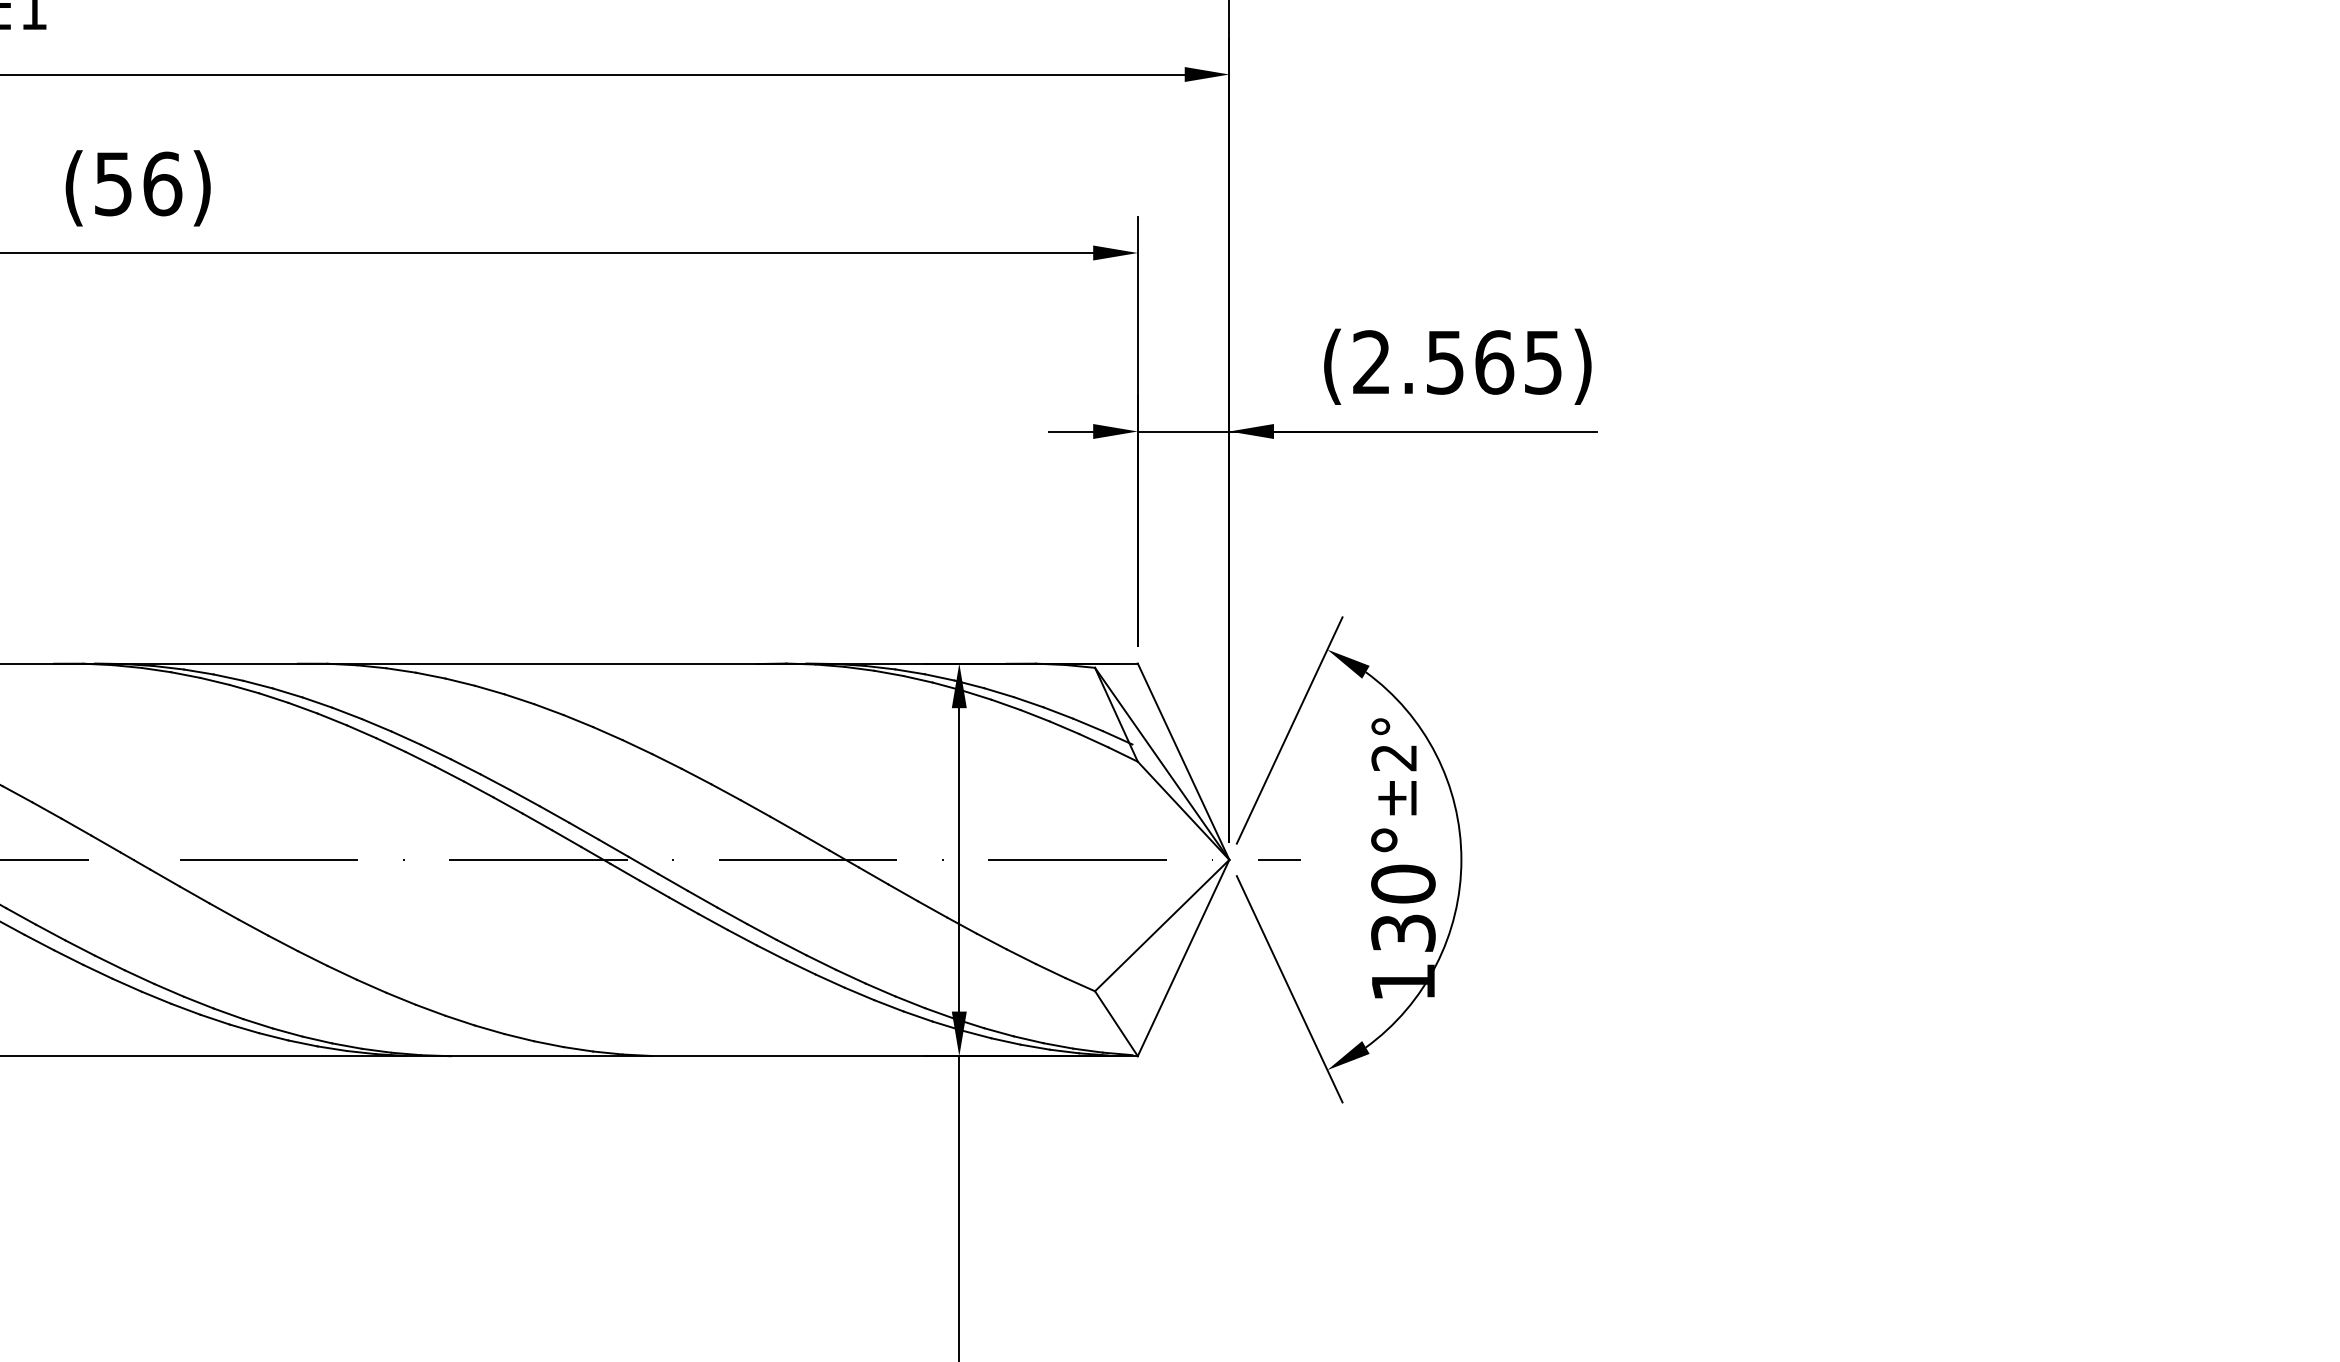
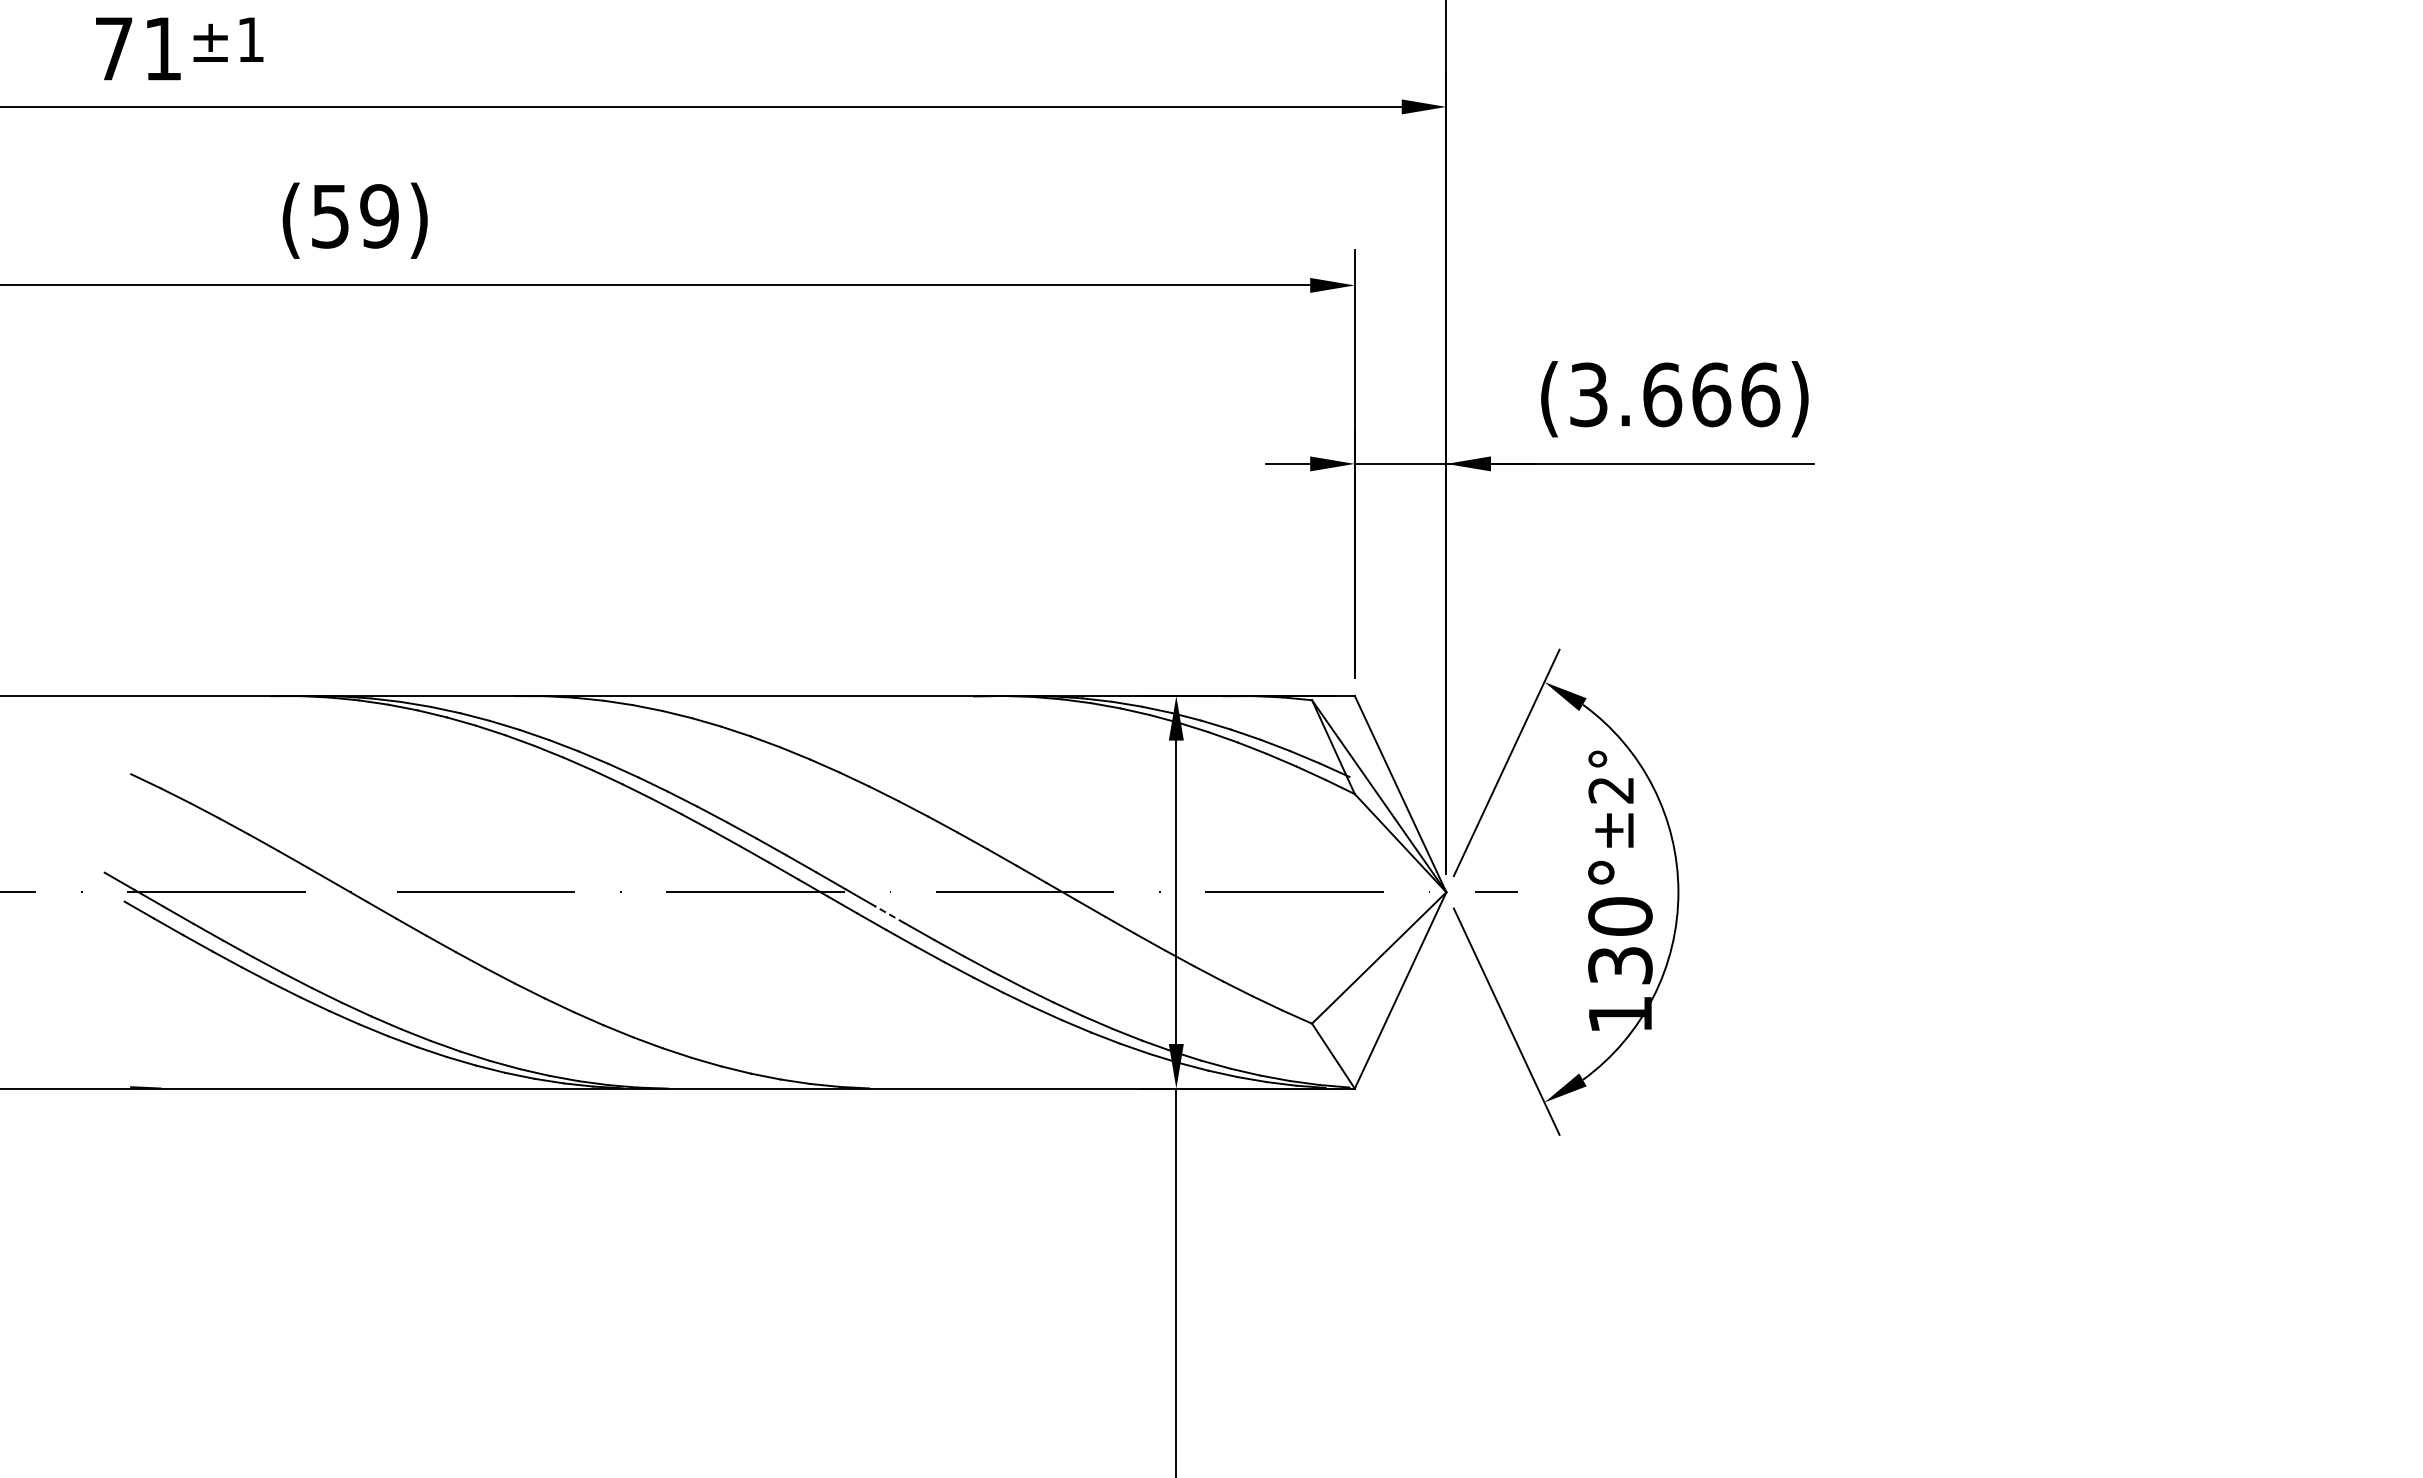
text: (162, 184) -> (379, 216), (56) -> (59)
text: (1458, 362) -> (1675, 394), (2.565) -> (3.666)
line: (672, 882) -> (889, 914), solid -> dashed

